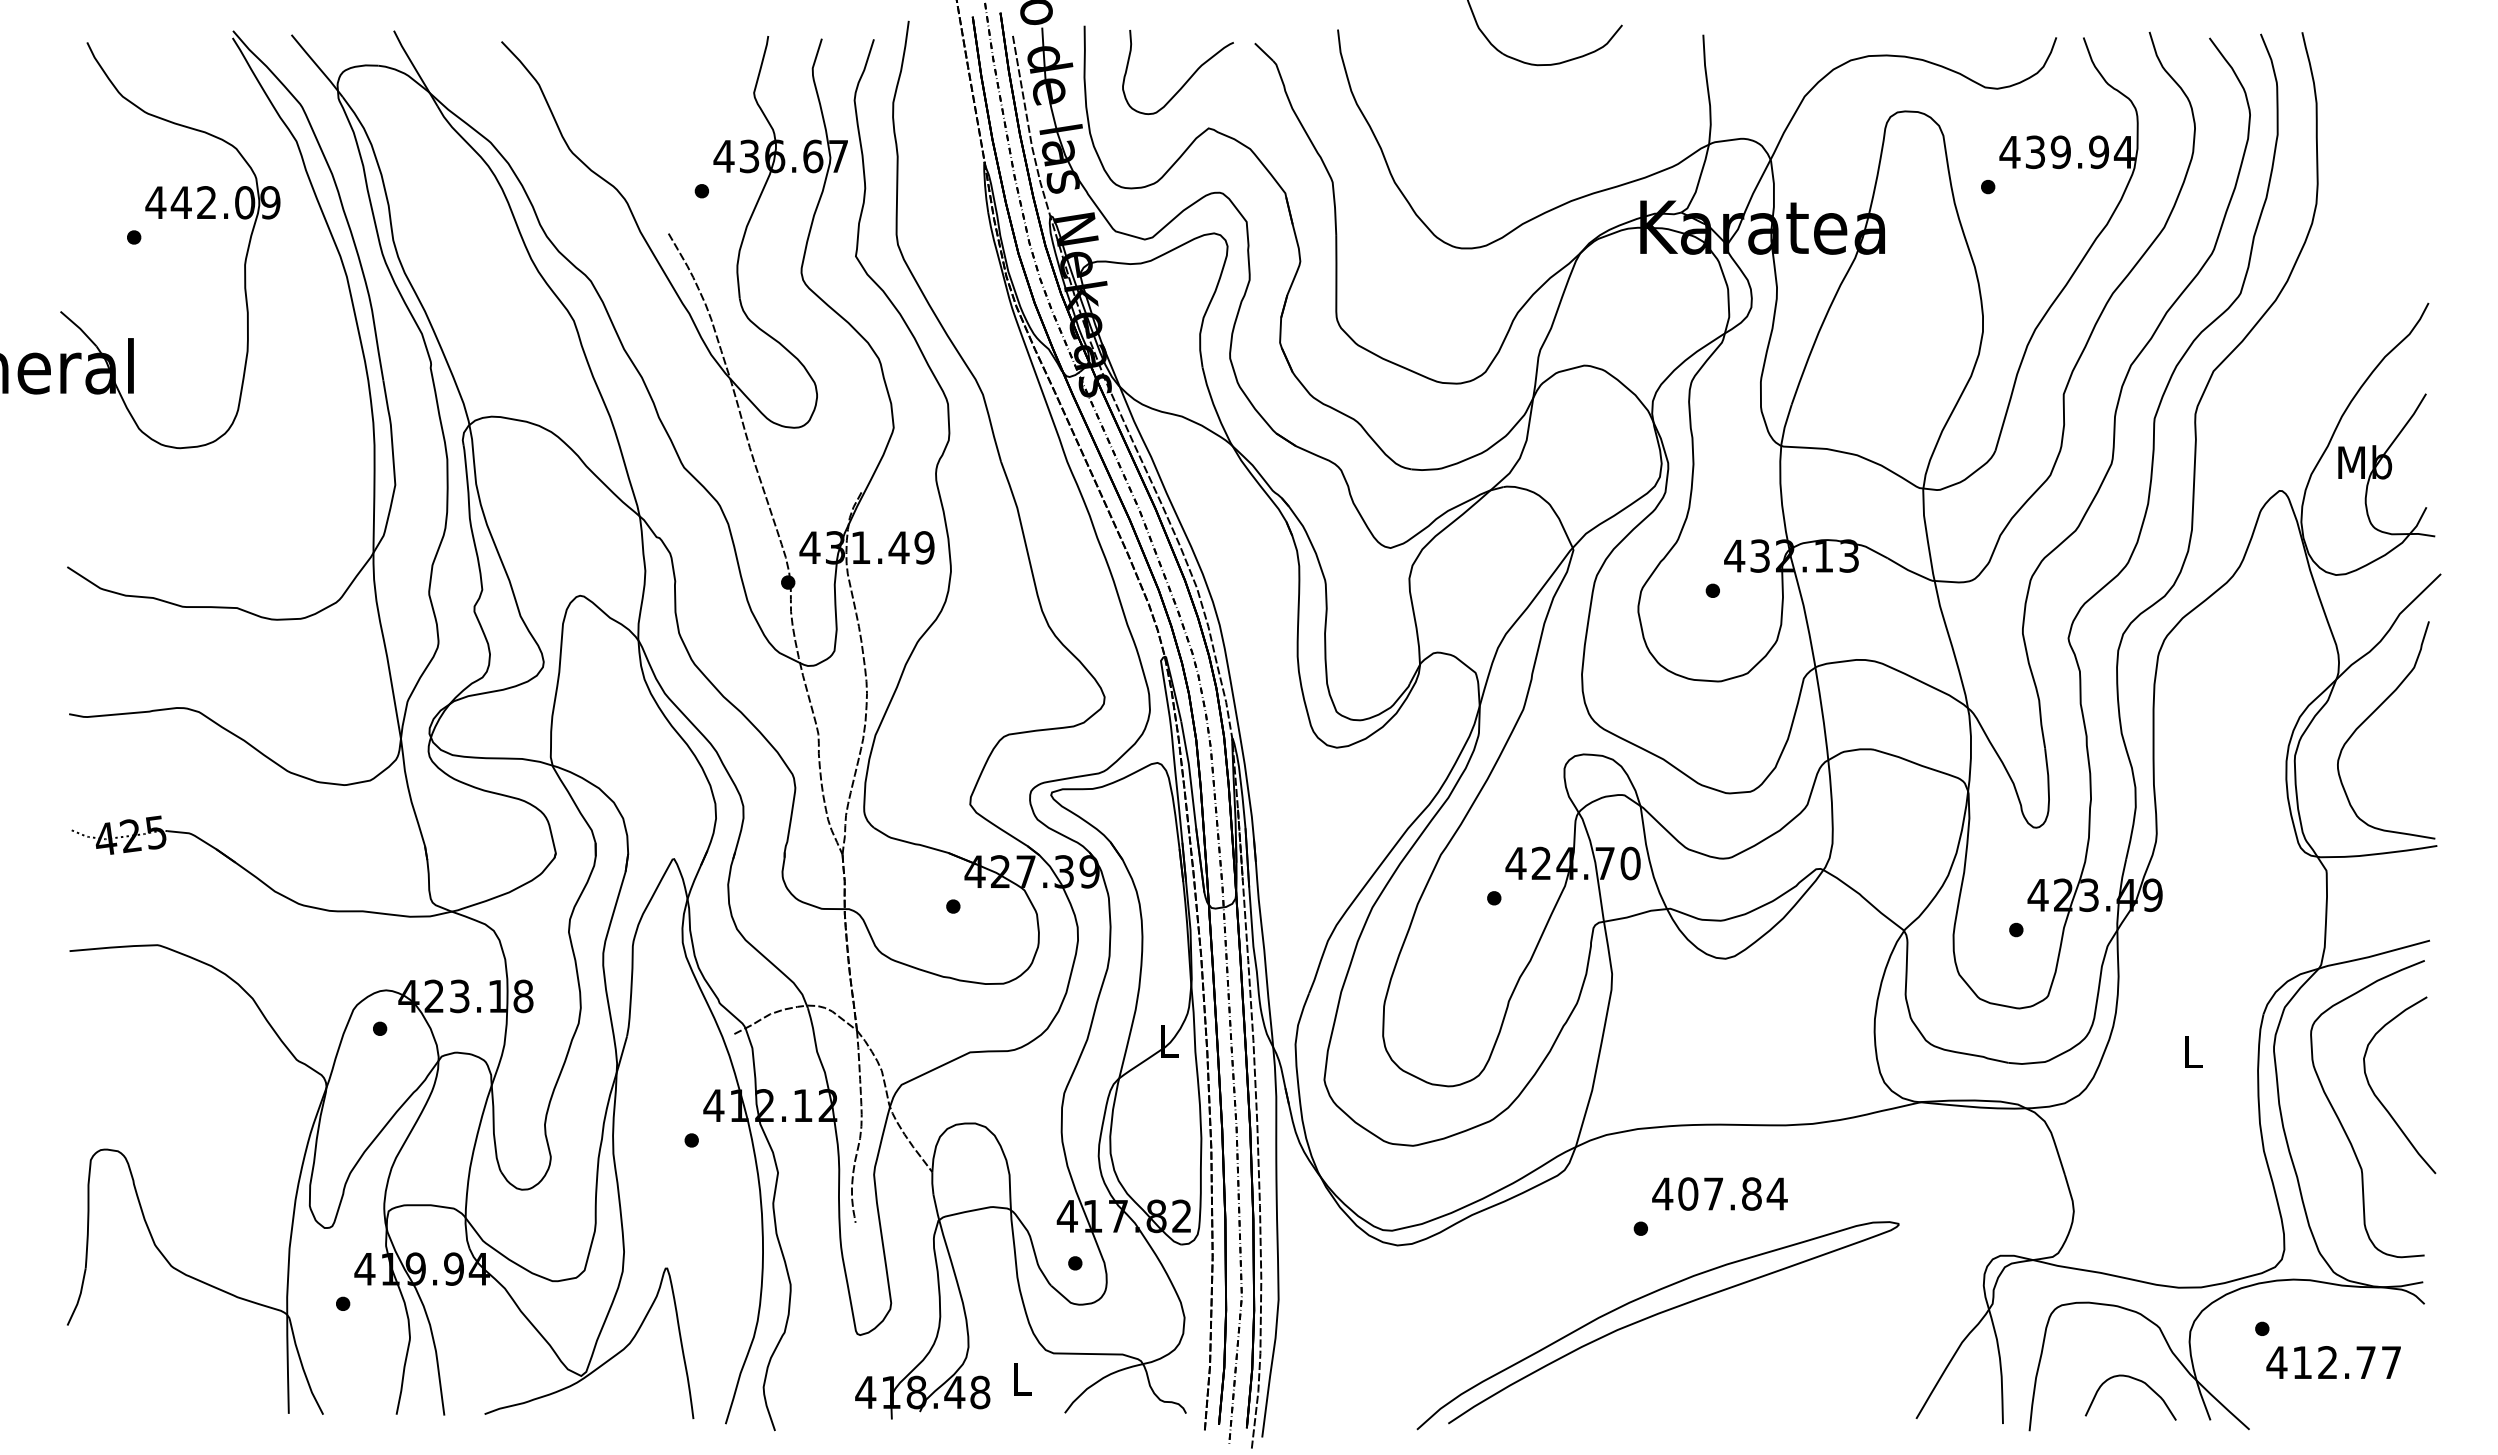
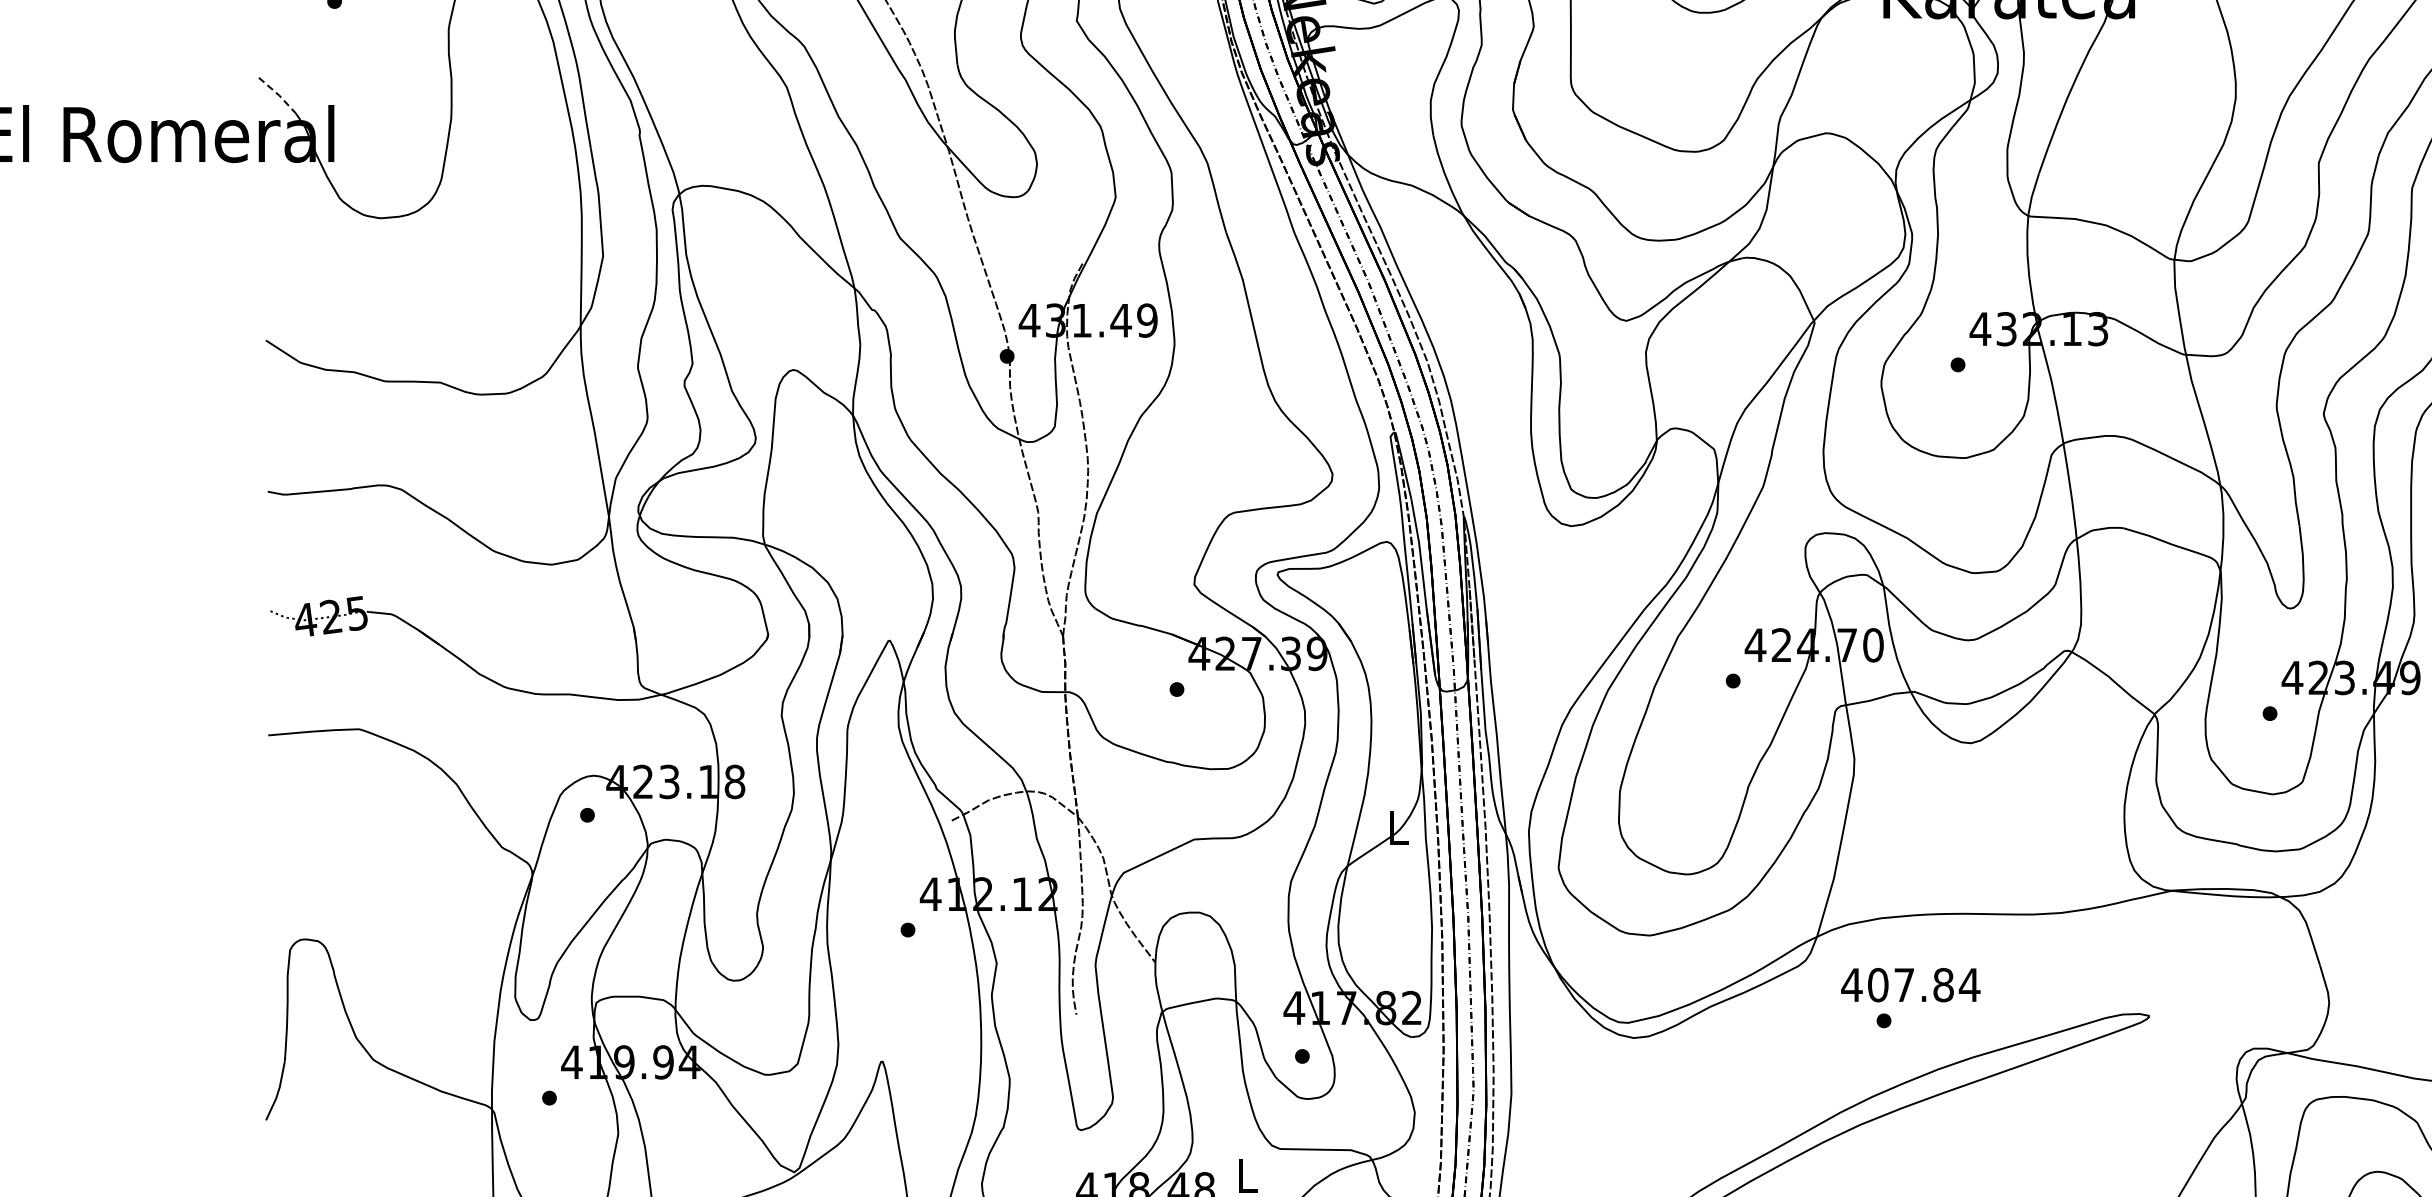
line: (79, 328) -> (278, 95), solid -> dashed
text: (1719, 1193) -> (1910, 984), moved

